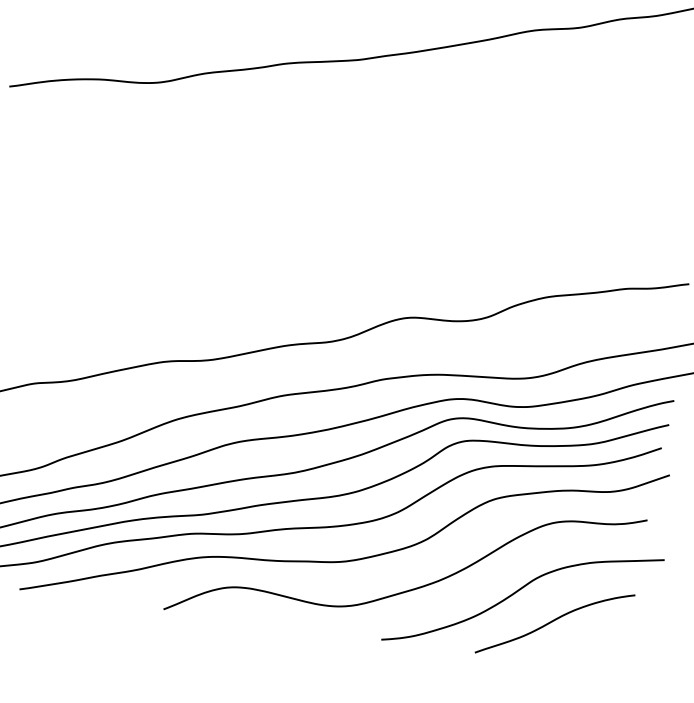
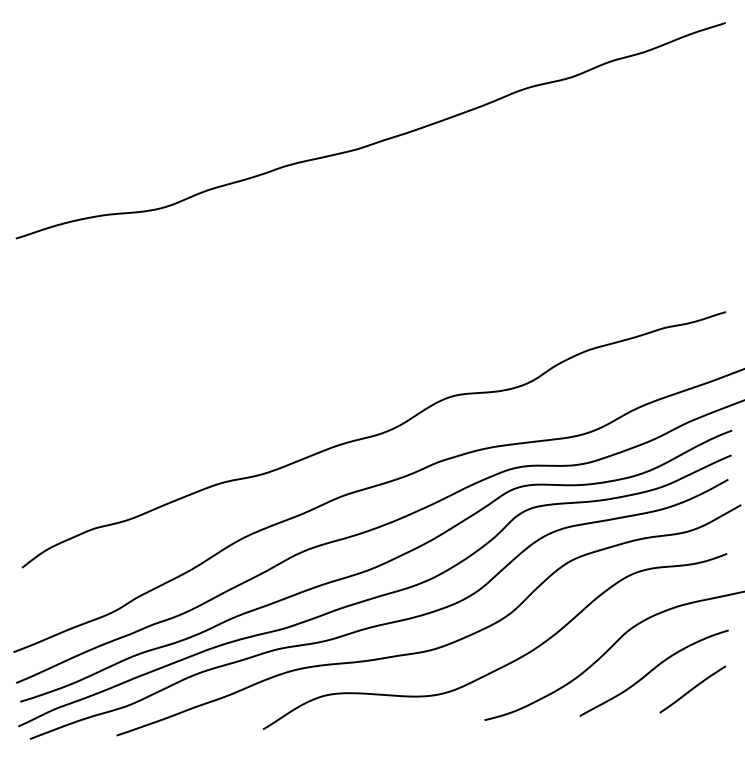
curve: (589, 646) -> (692, 689), added

